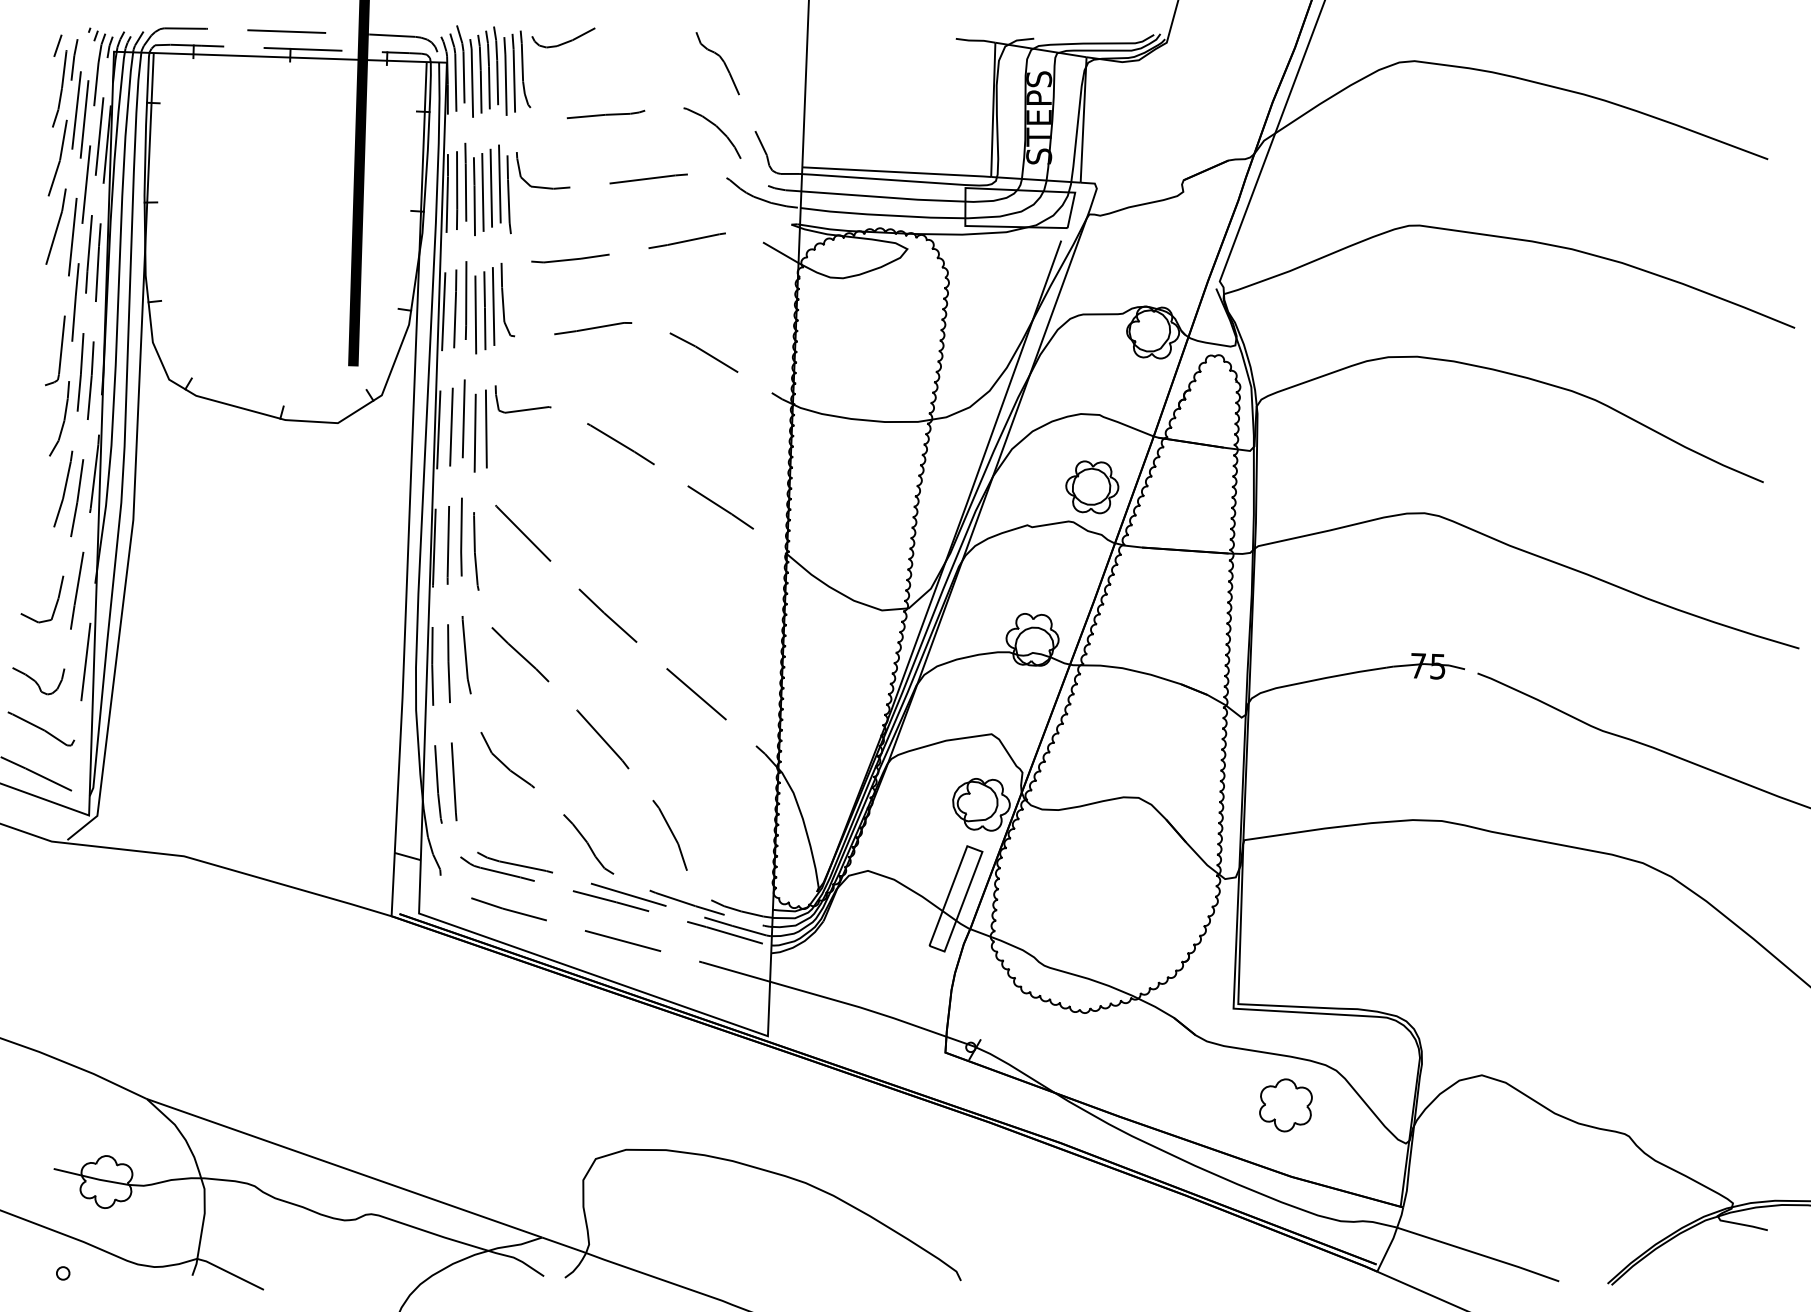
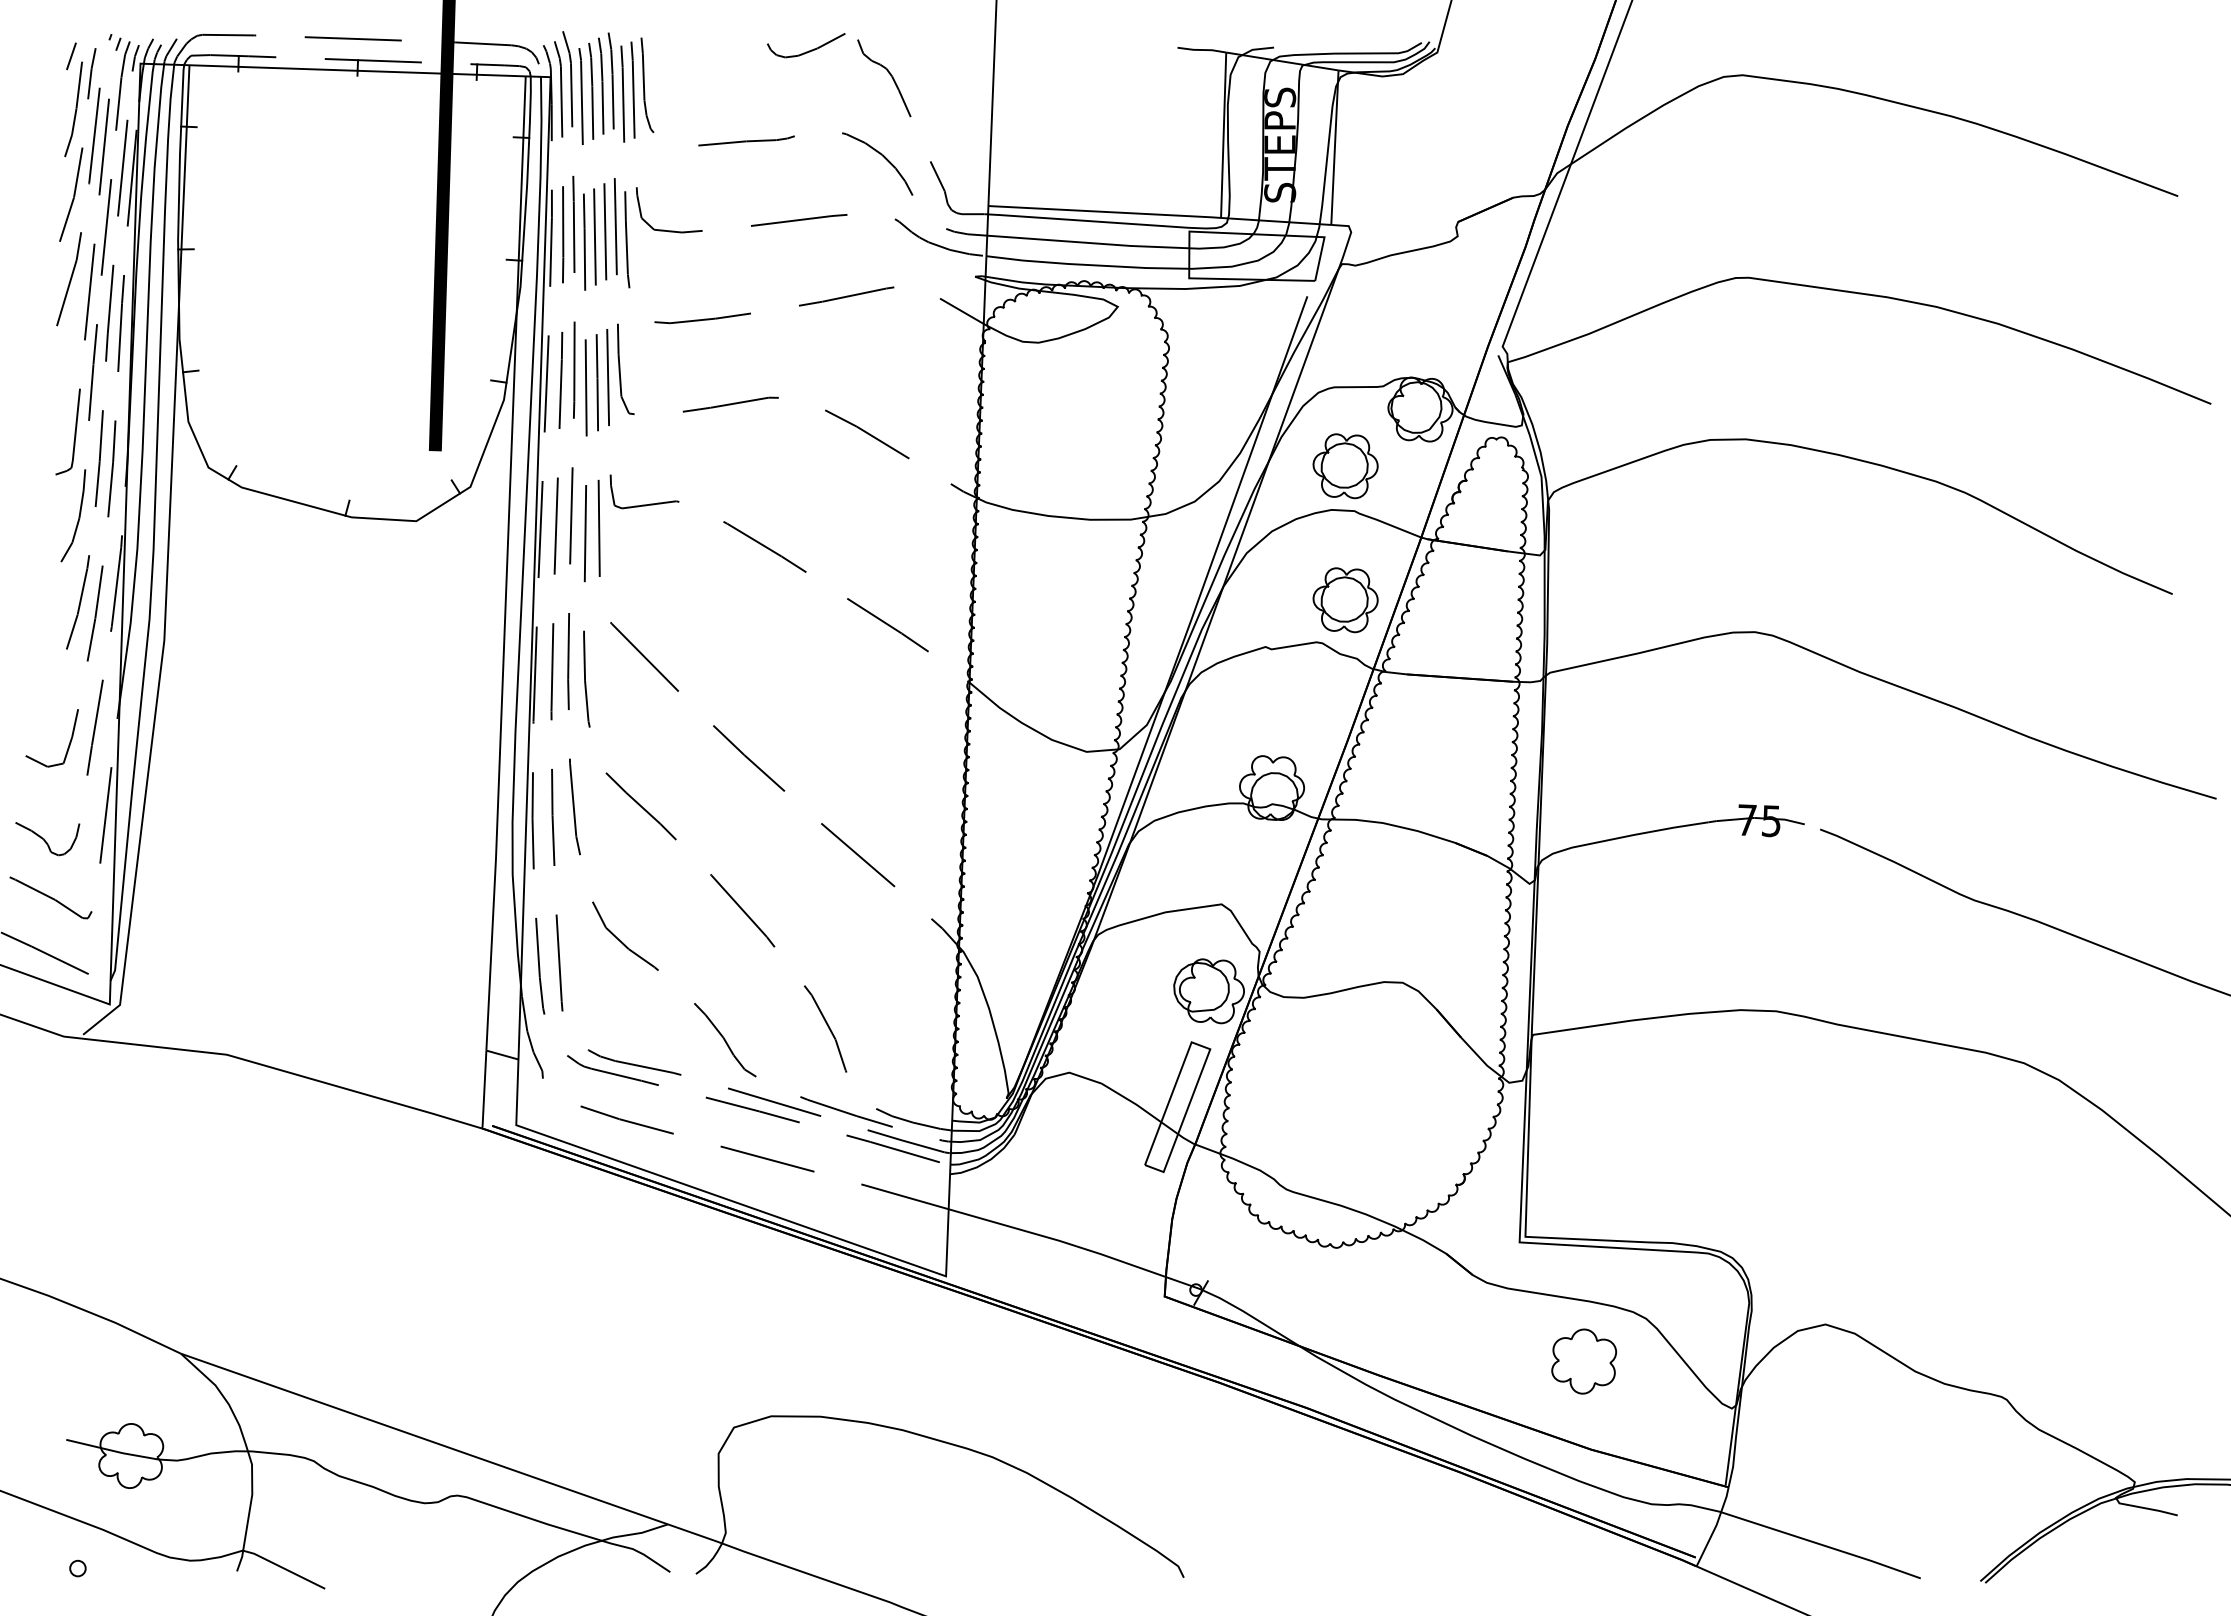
curve: (565, 41) -> (808, 50), moved
part: (1092, 378) -> (1345, 466), added

